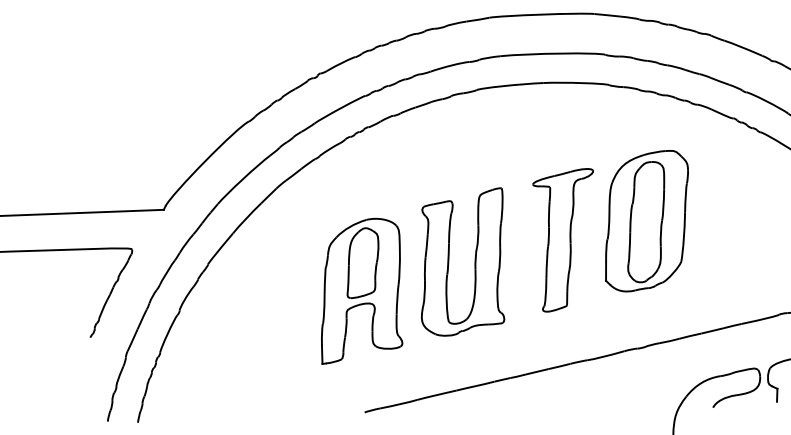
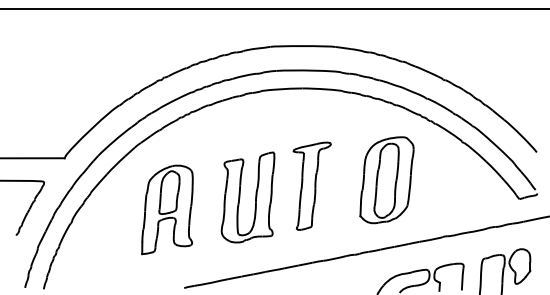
part: (646, 221) -> (386, 180), moved
part: (360, 290) -> (167, 209), moved

